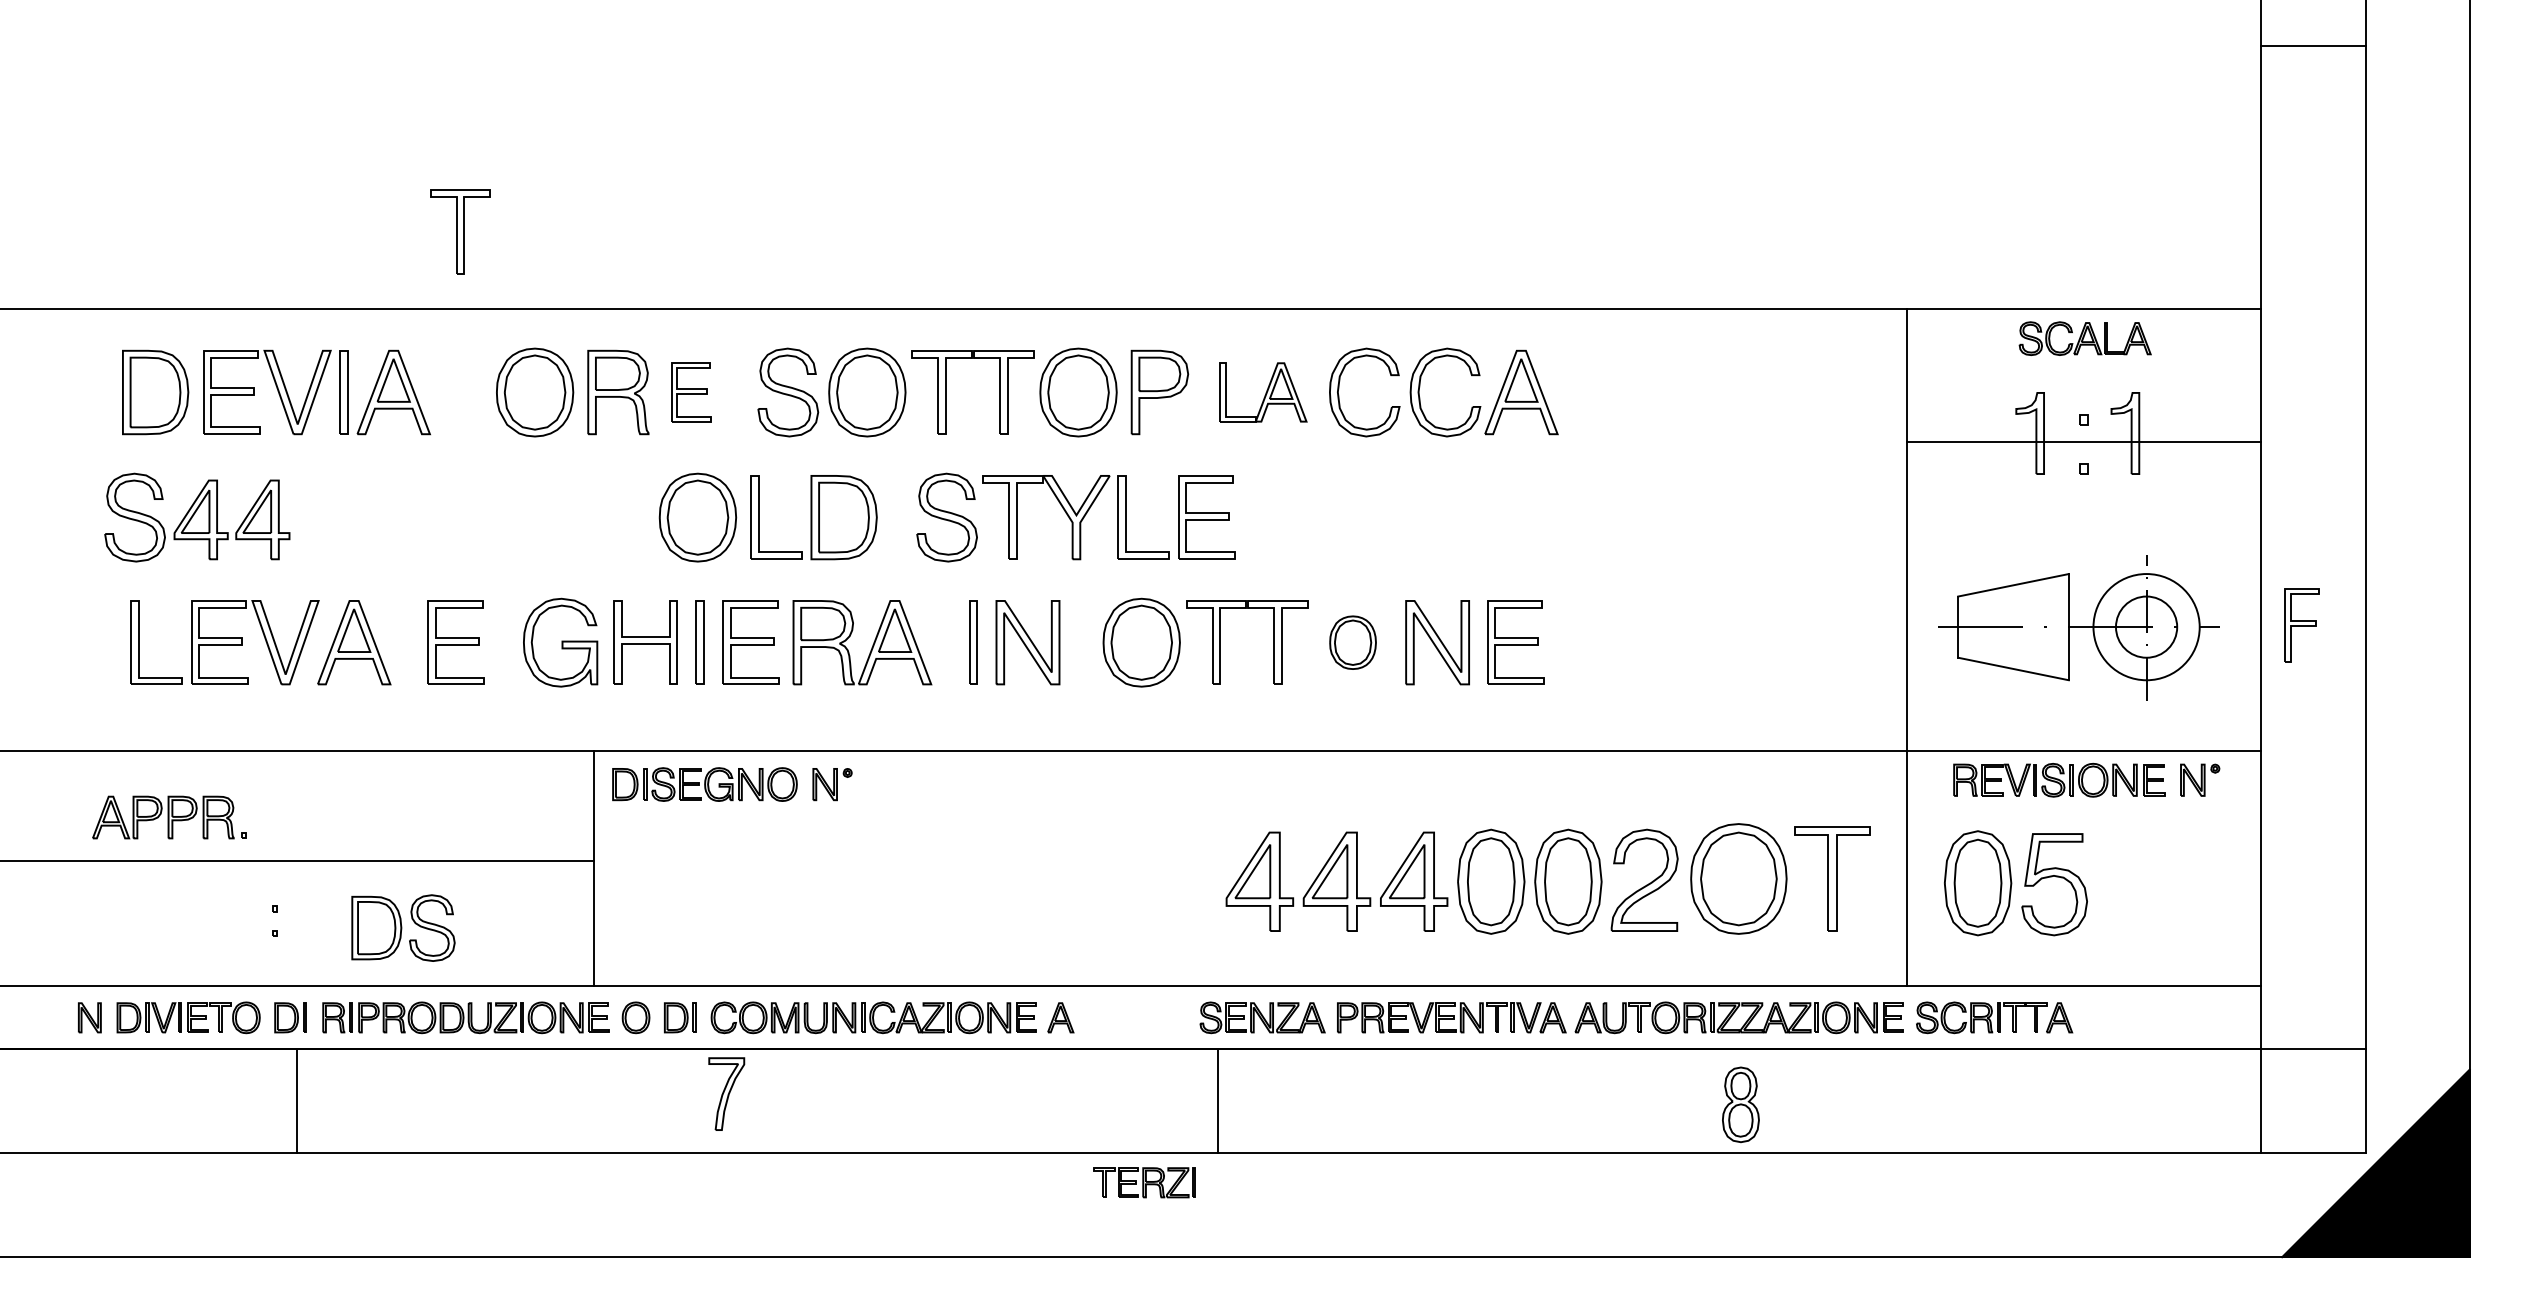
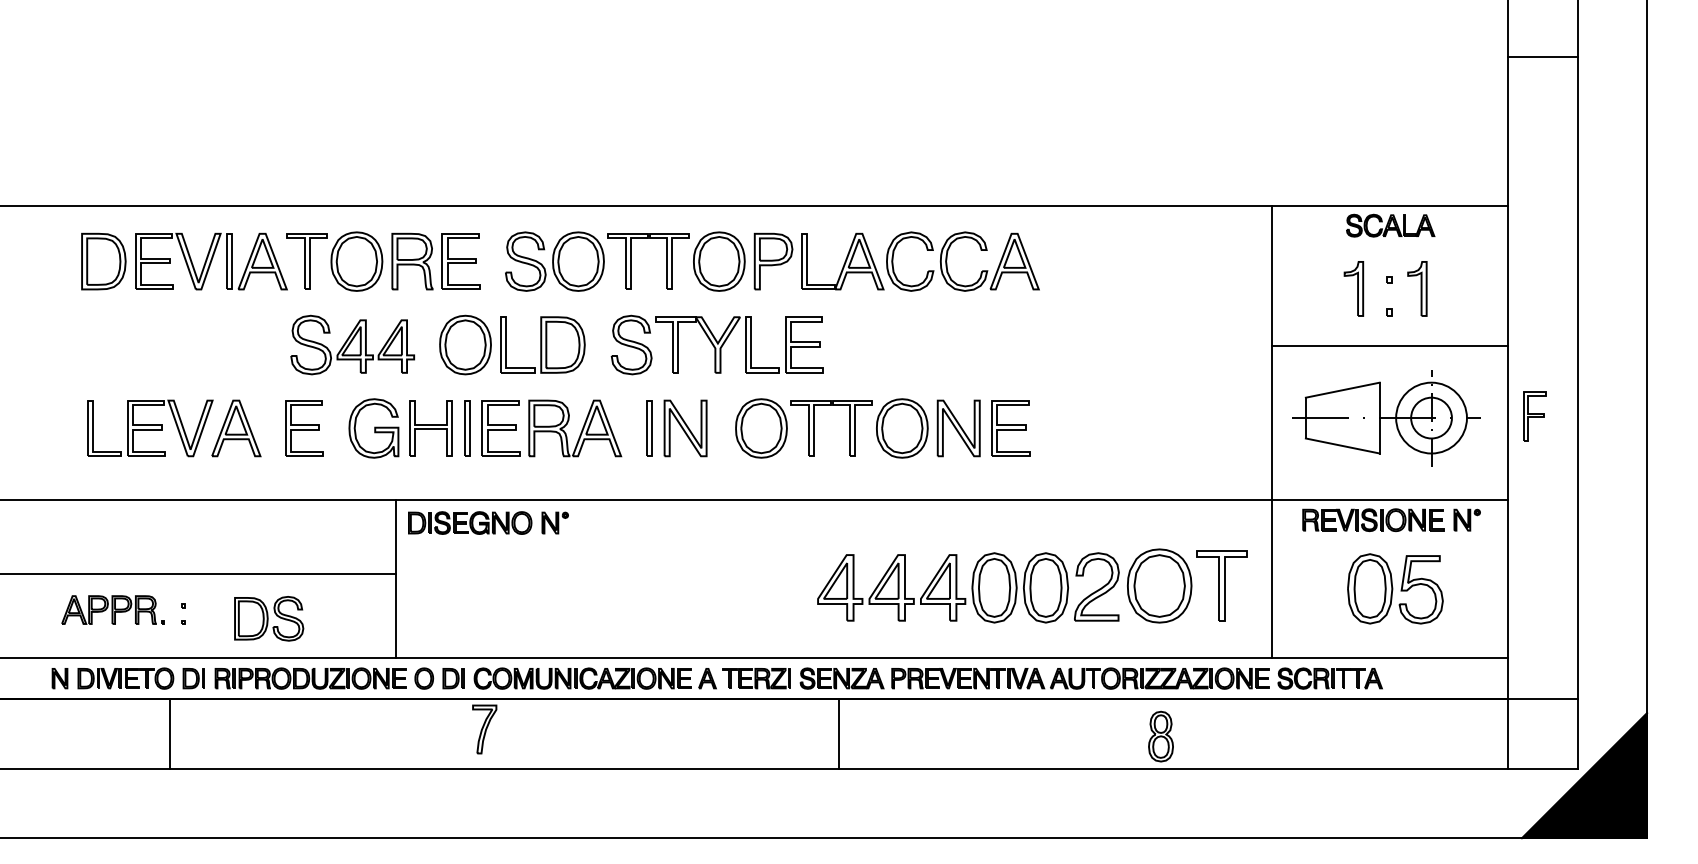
line: (2312, 45) -> (1542, 57), moved
part: (459, 231) -> (306, 261), moved
part: (690, 392) -> (460, 261), size x1.43
part: (1263, 392) -> (842, 261), size x1.43
line: (2083, 441) -> (1389, 346), moved
part: (197, 516) -> (352, 344), moved
part: (1353, 642) -> (902, 428), size x1.67
part: (168, 816) -> (112, 609), moved
part: (2016, 882) -> (1395, 588), moved
line: (296, 1100) -> (169, 733), moved
line: (1218, 1100) -> (839, 733), moved
part: (1144, 1182) -> (756, 678), moved

